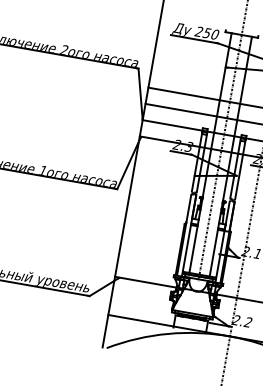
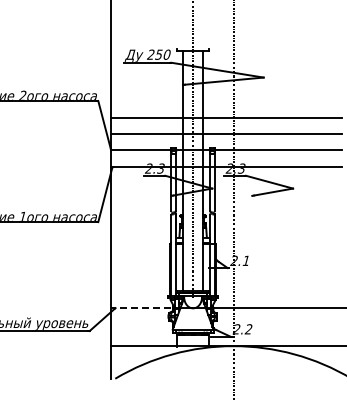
line: (144, 281) -> (140, 307), solid -> dashed

